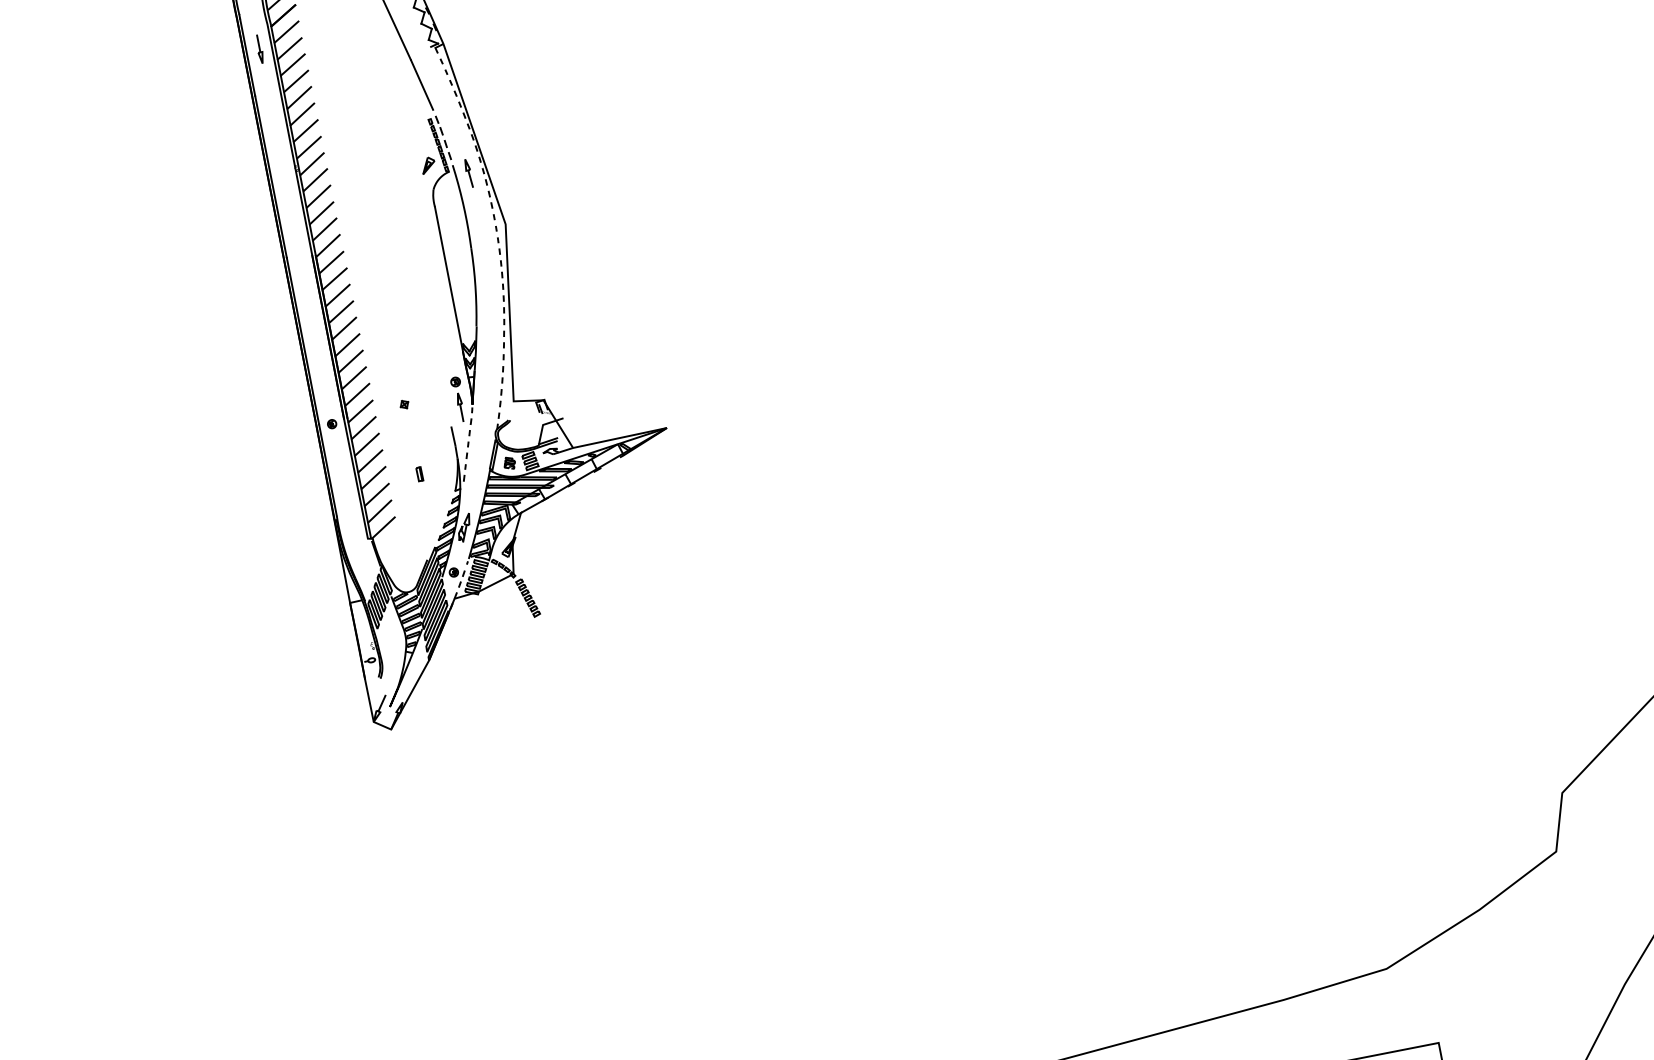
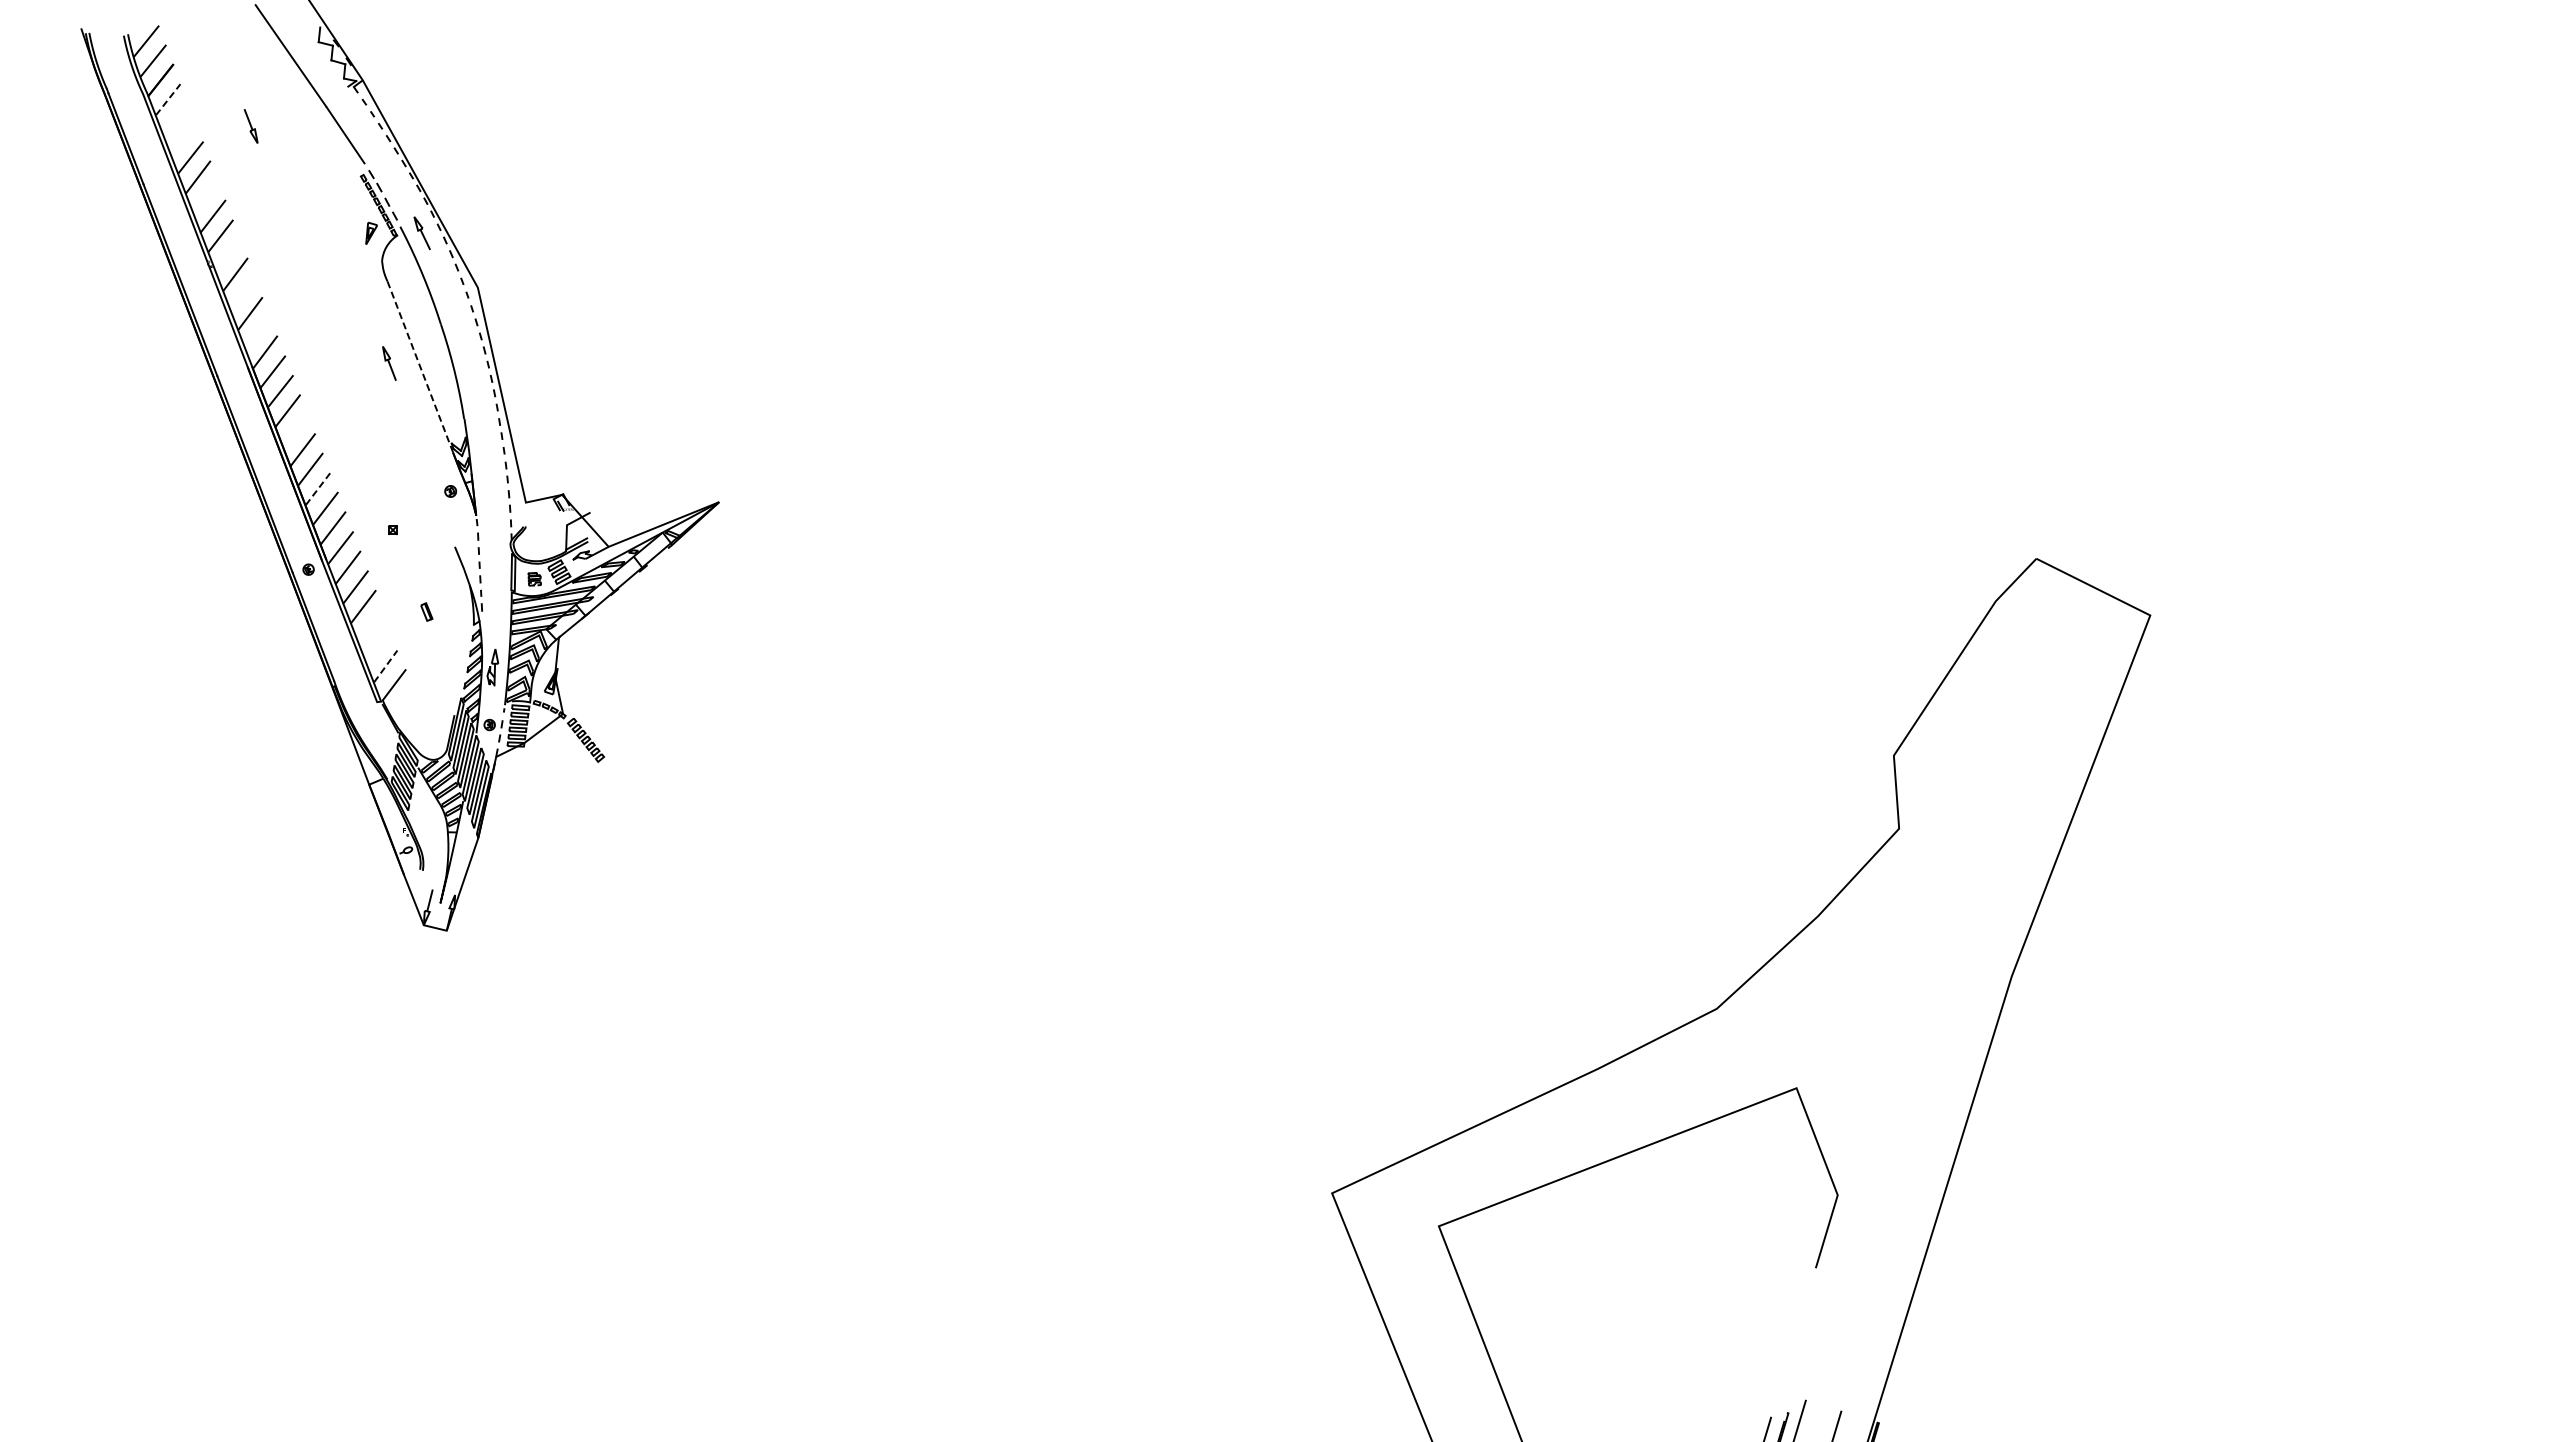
line: (286, 32) -> (168, 99), solid -> dashed
line: (289, 48) -> (175, 118), removed
part: (259, 49) -> (250, 126), moved
line: (292, 64) -> (182, 138), removed
line: (302, 114) -> (205, 196), removed
line: (311, 163) -> (227, 255), removed
line: (318, 196) -> (242, 293), removed
line: (324, 229) -> (257, 332), removed
line: (449, 278) -> (420, 366), solid -> dashed
line: (341, 311) -> (295, 429), removed
line: (351, 361) -> (318, 489), solid -> dashed
part: (460, 407) -> (389, 363), moved
line: (373, 477) -> (370, 626), removed
line: (376, 494) -> (378, 646), removed
line: (379, 511) -> (385, 666), solid -> dashed

